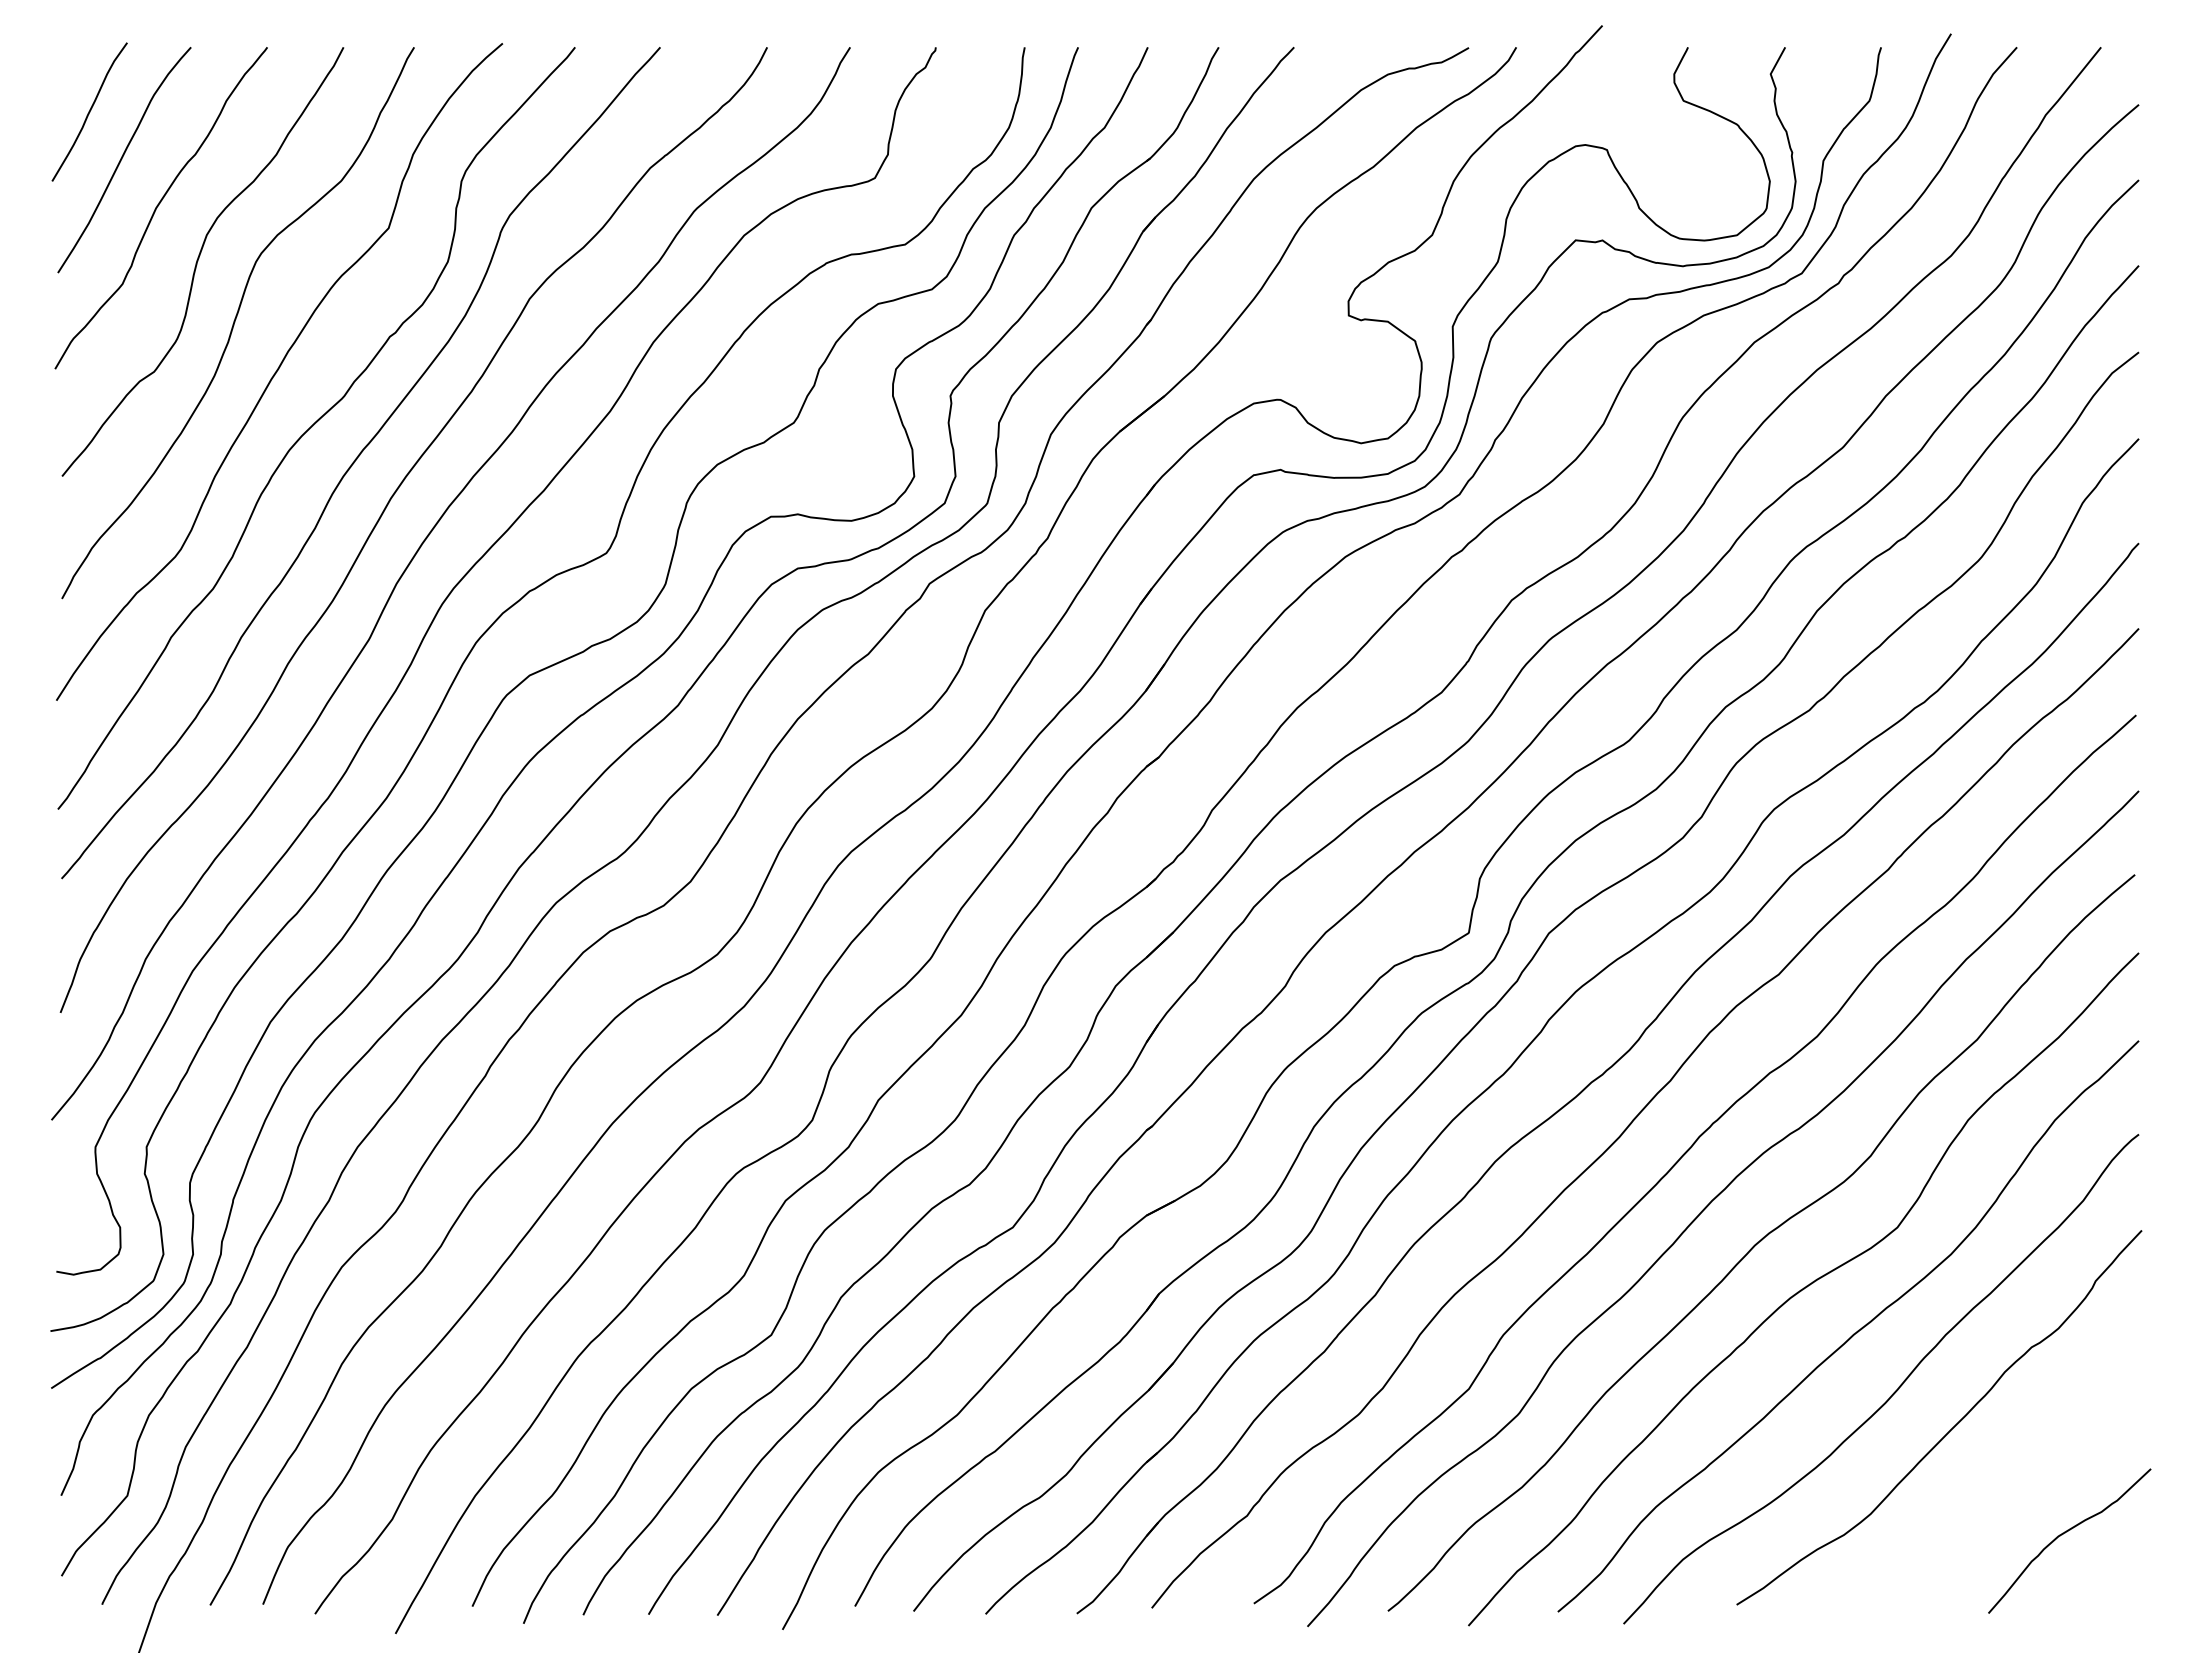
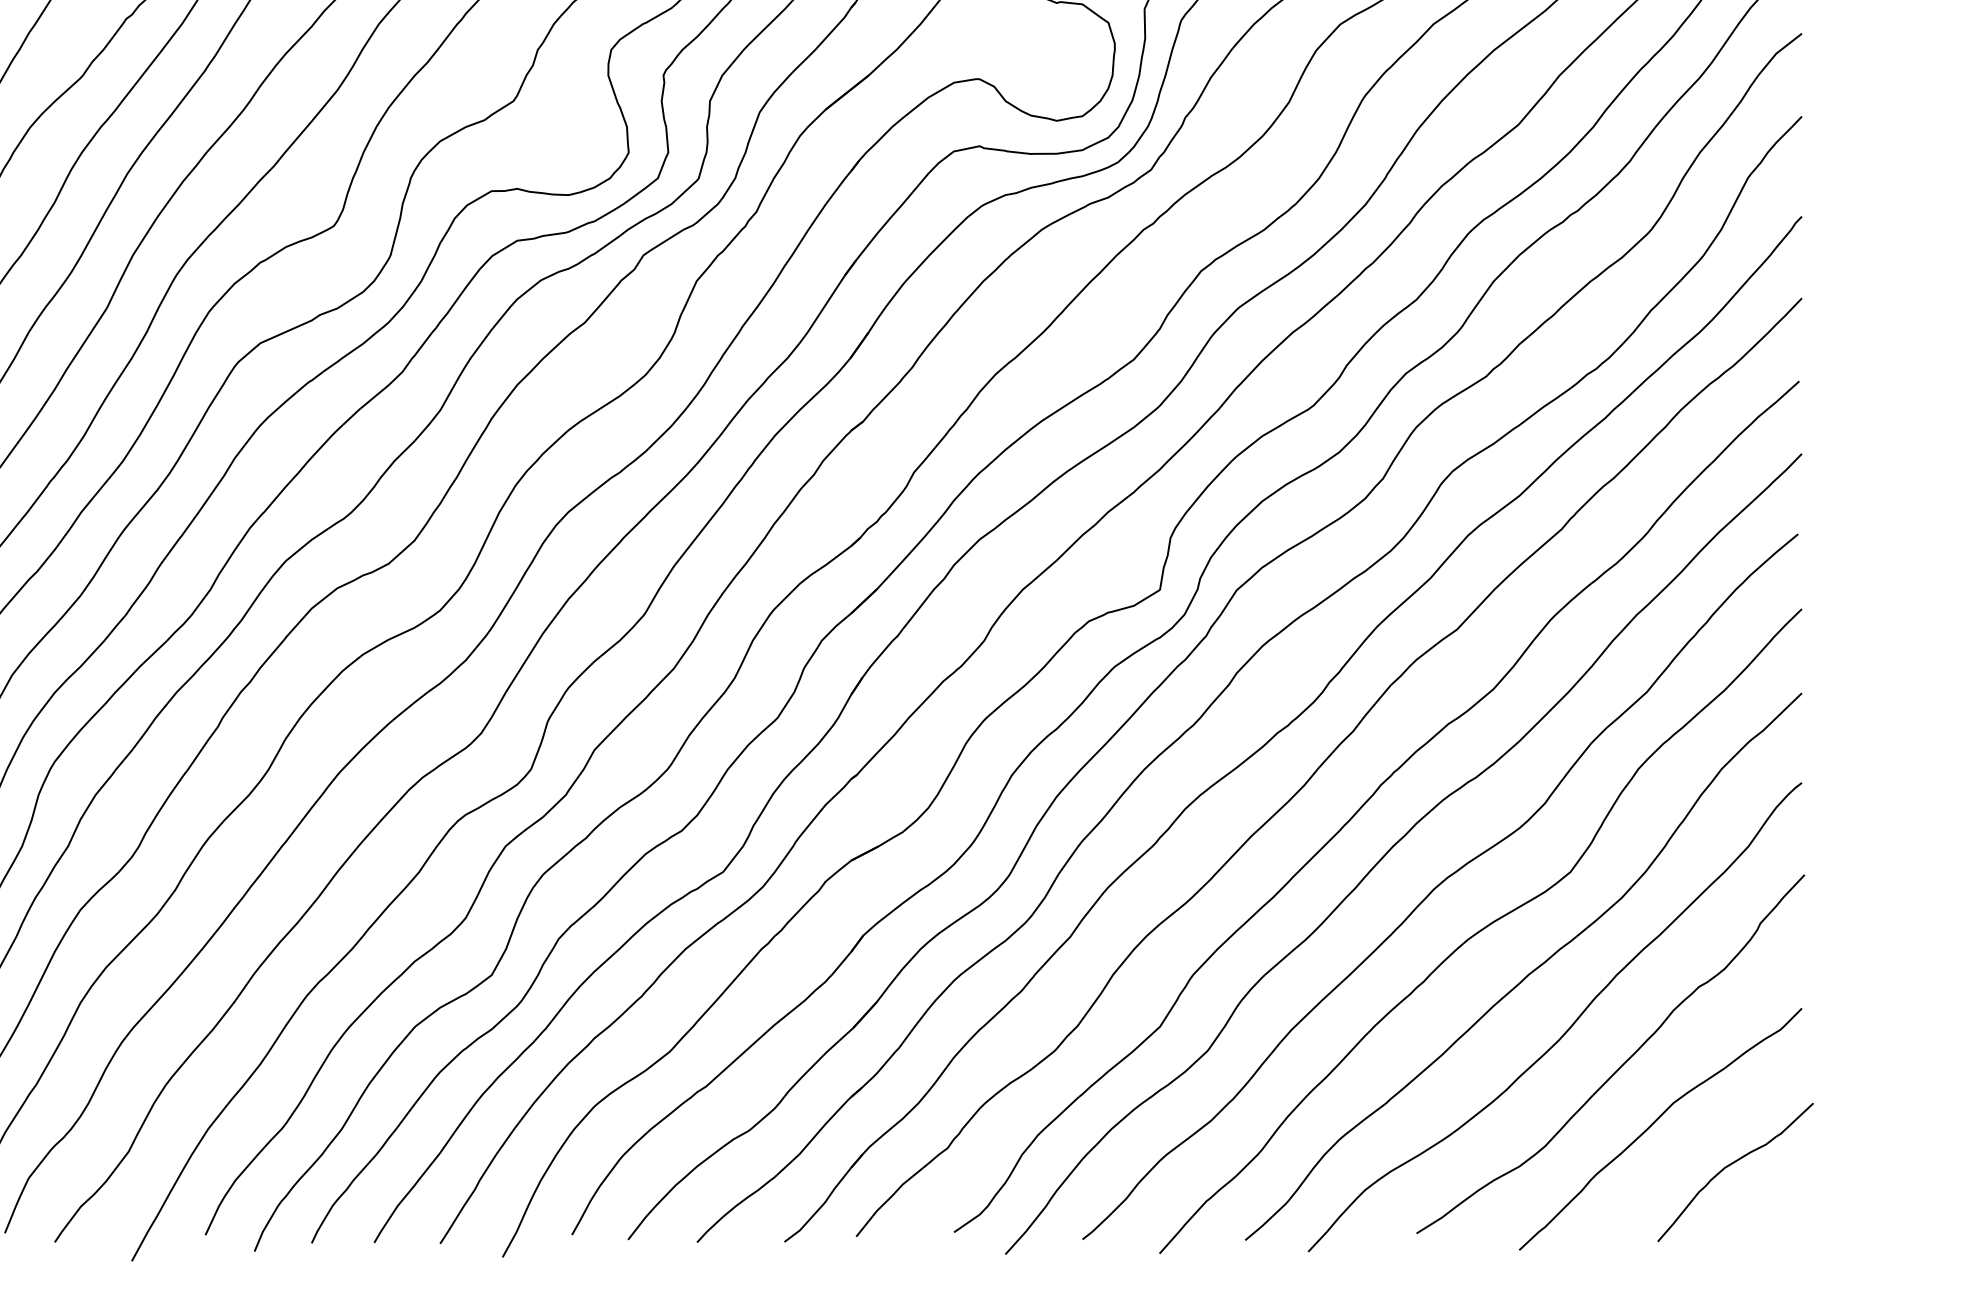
curve: (1985, 1489) -> (1654, 1122), added

